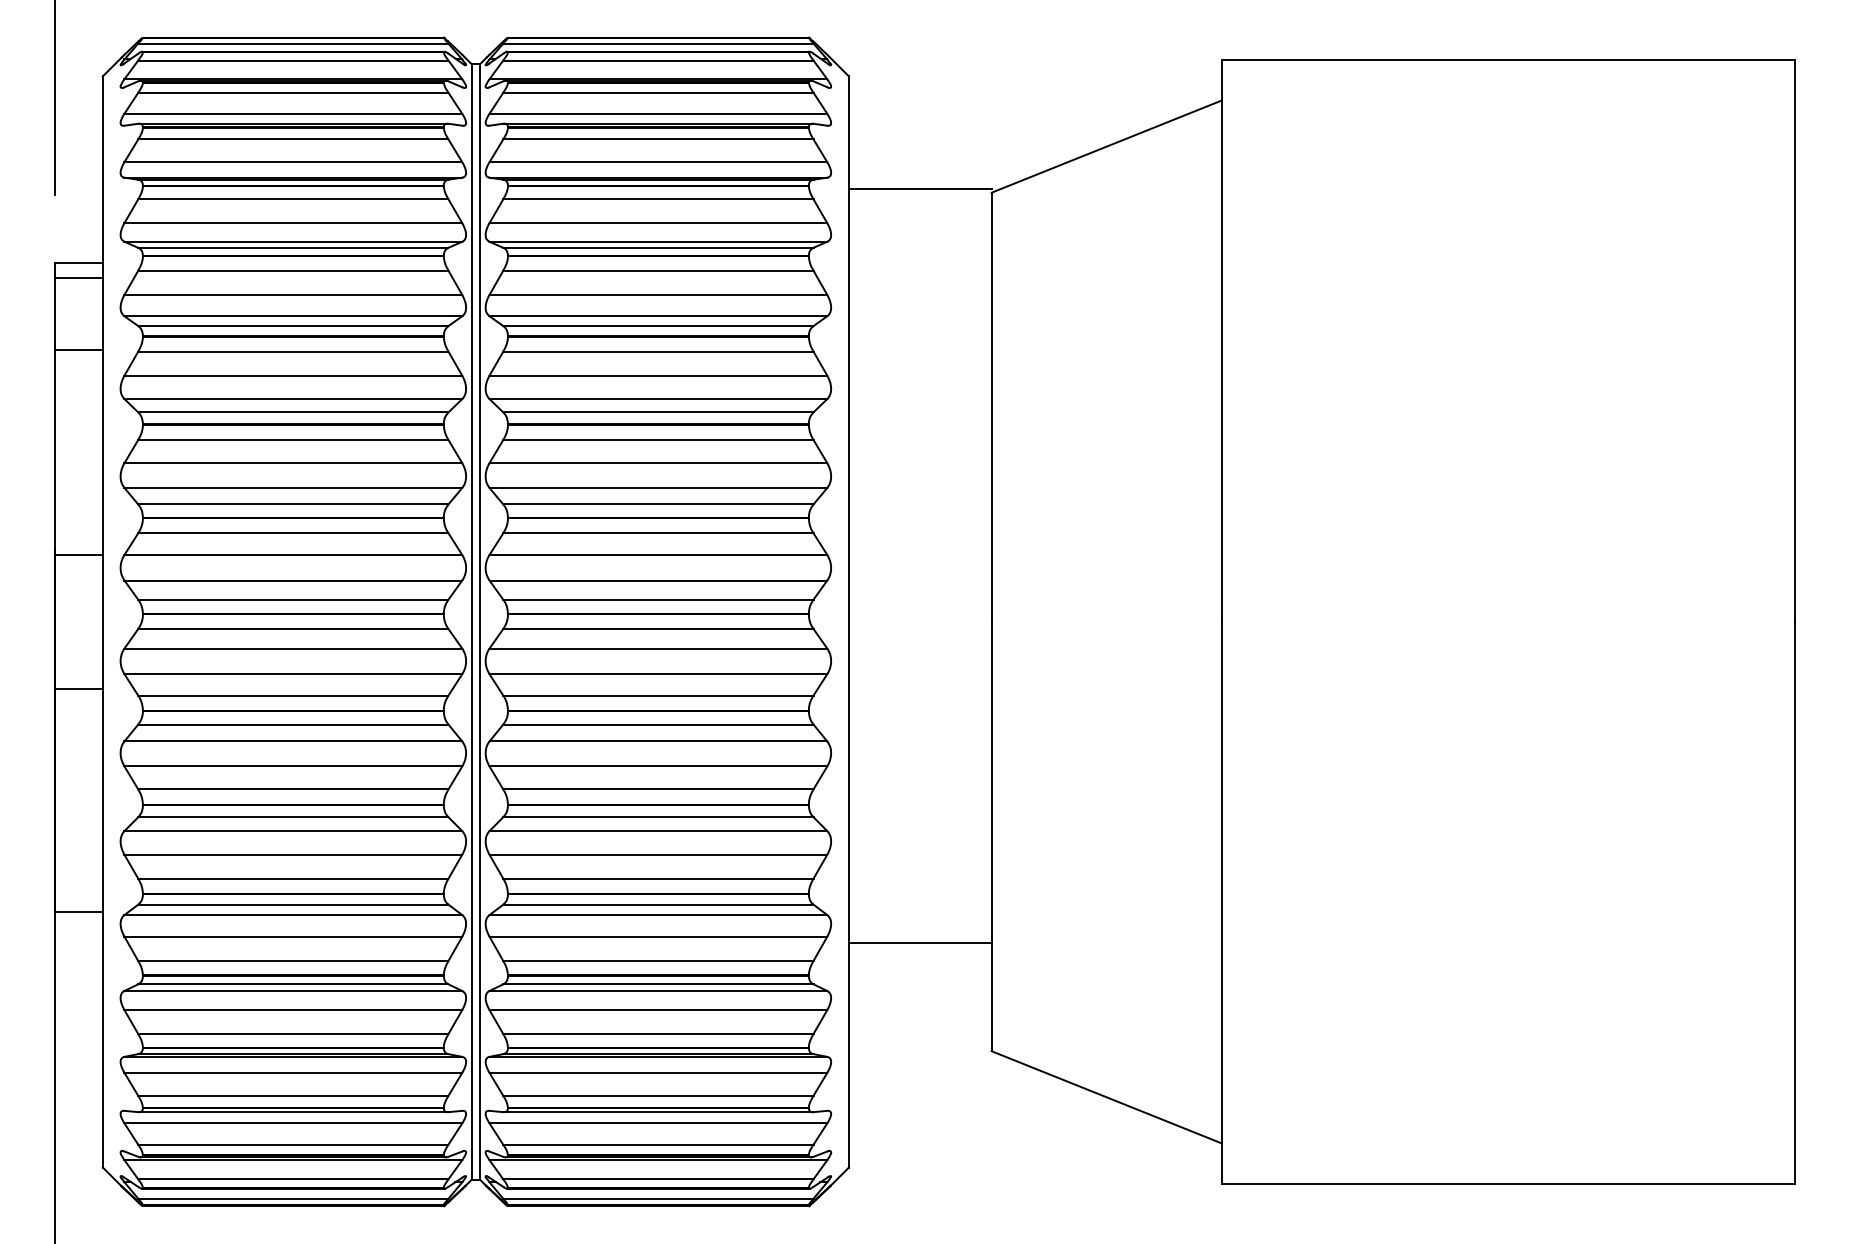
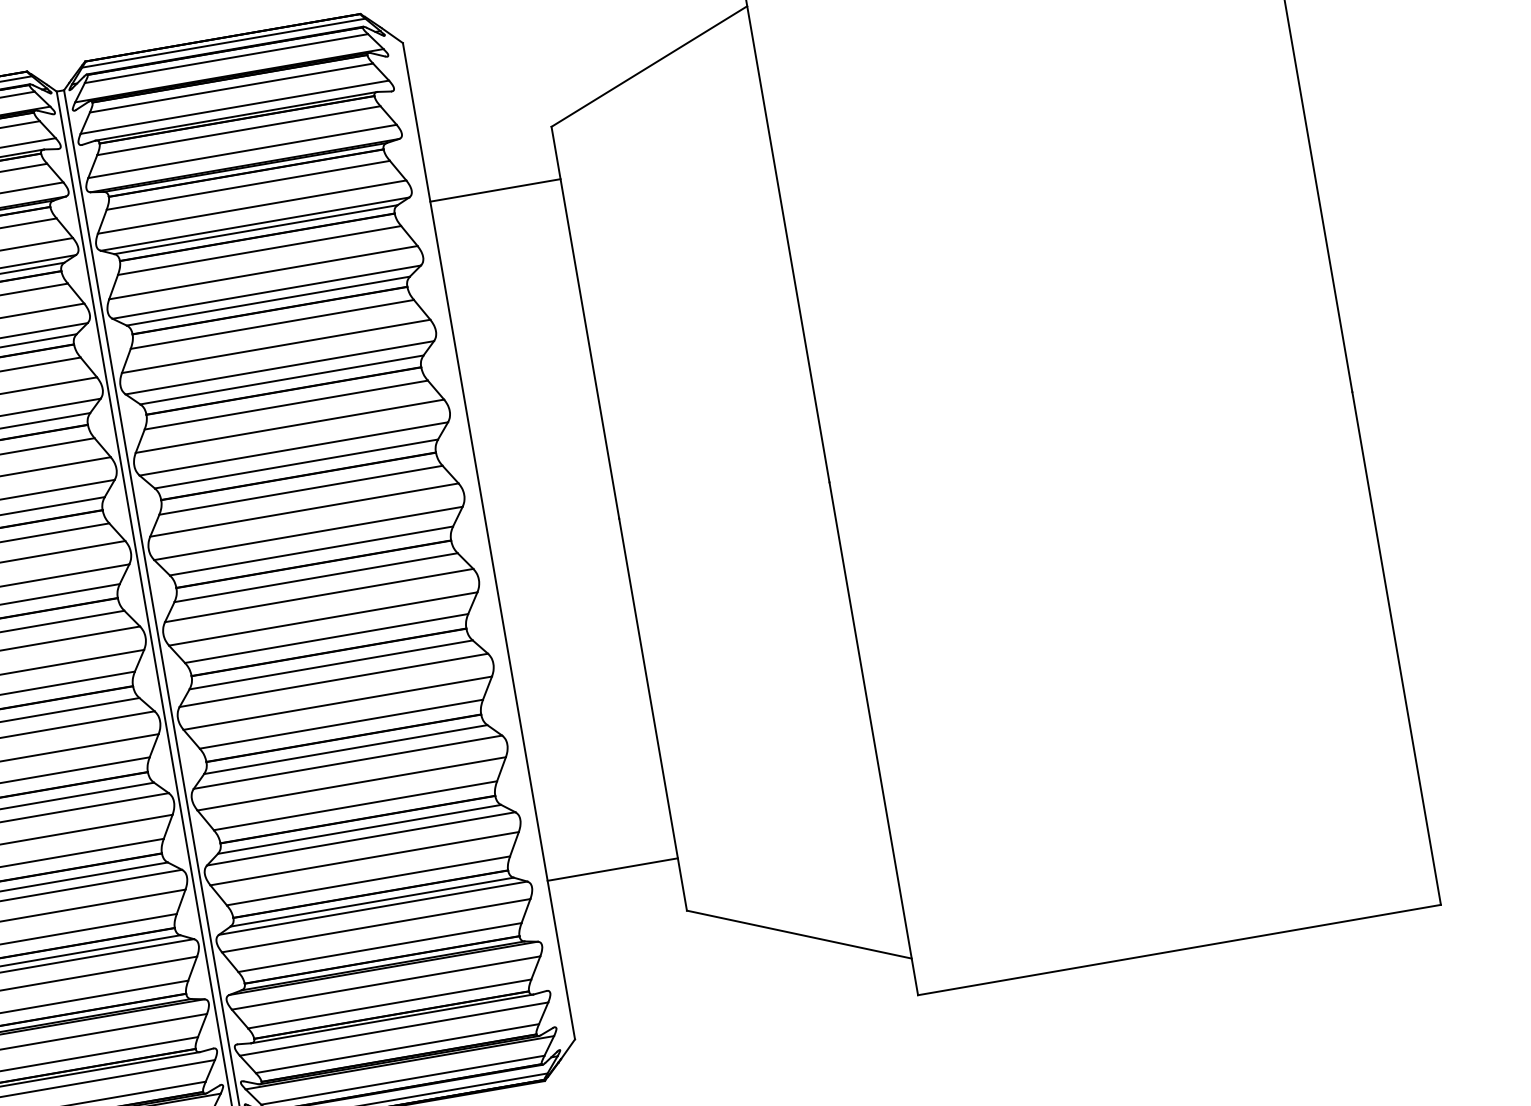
line: (919, 189) -> (494, 190), moved
line: (919, 942) -> (612, 869), moved

